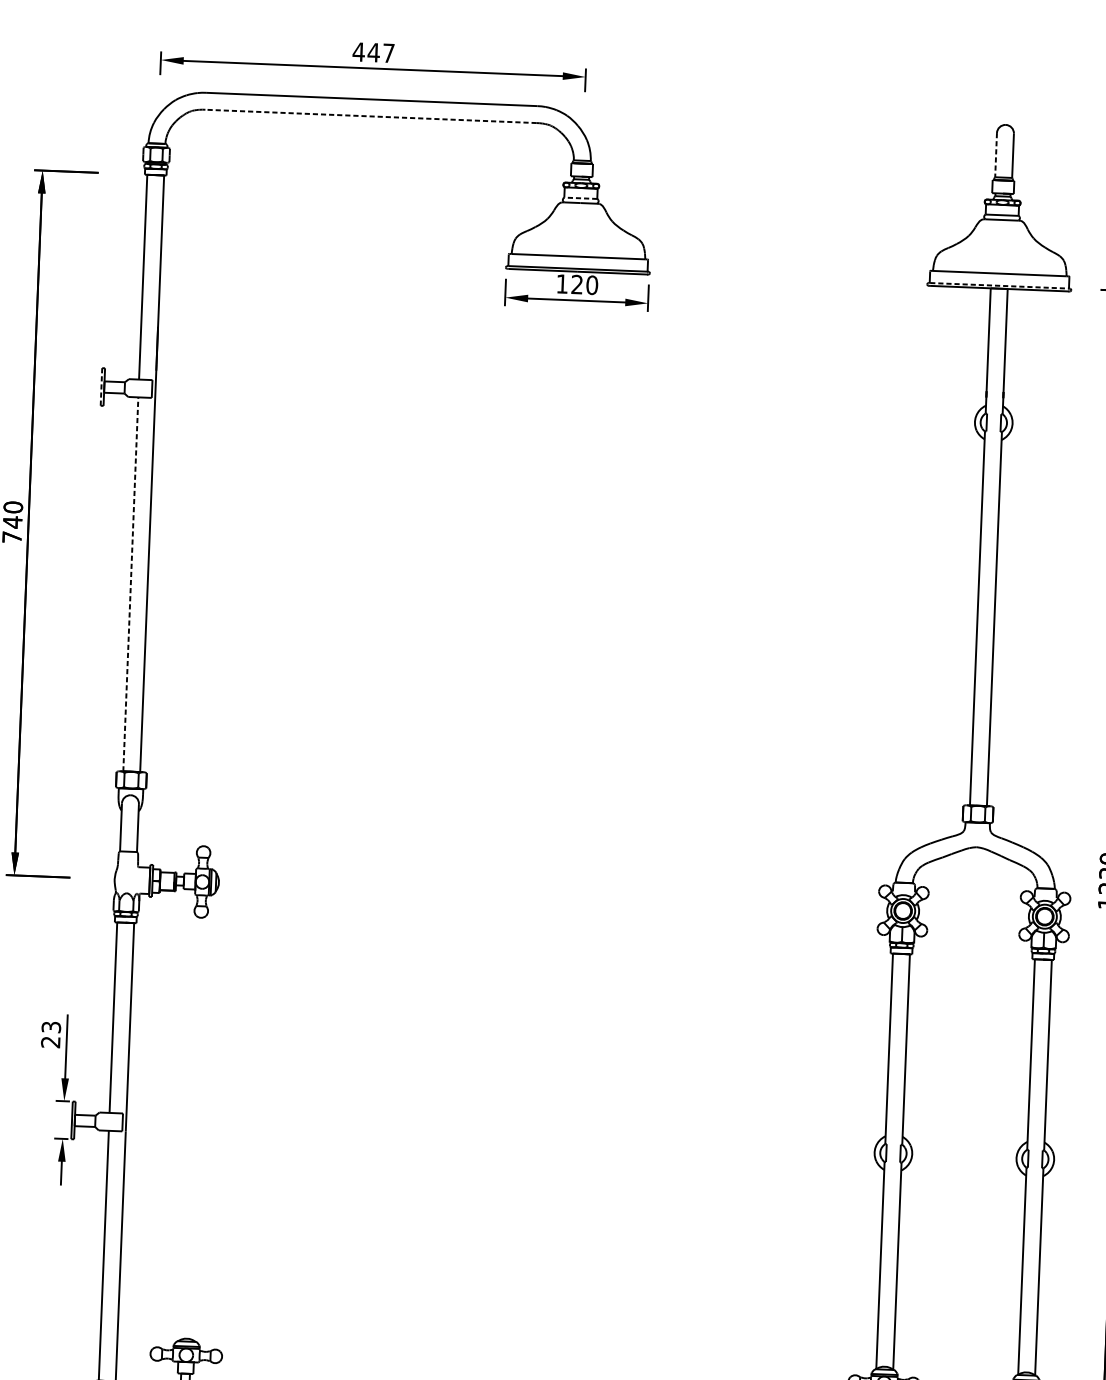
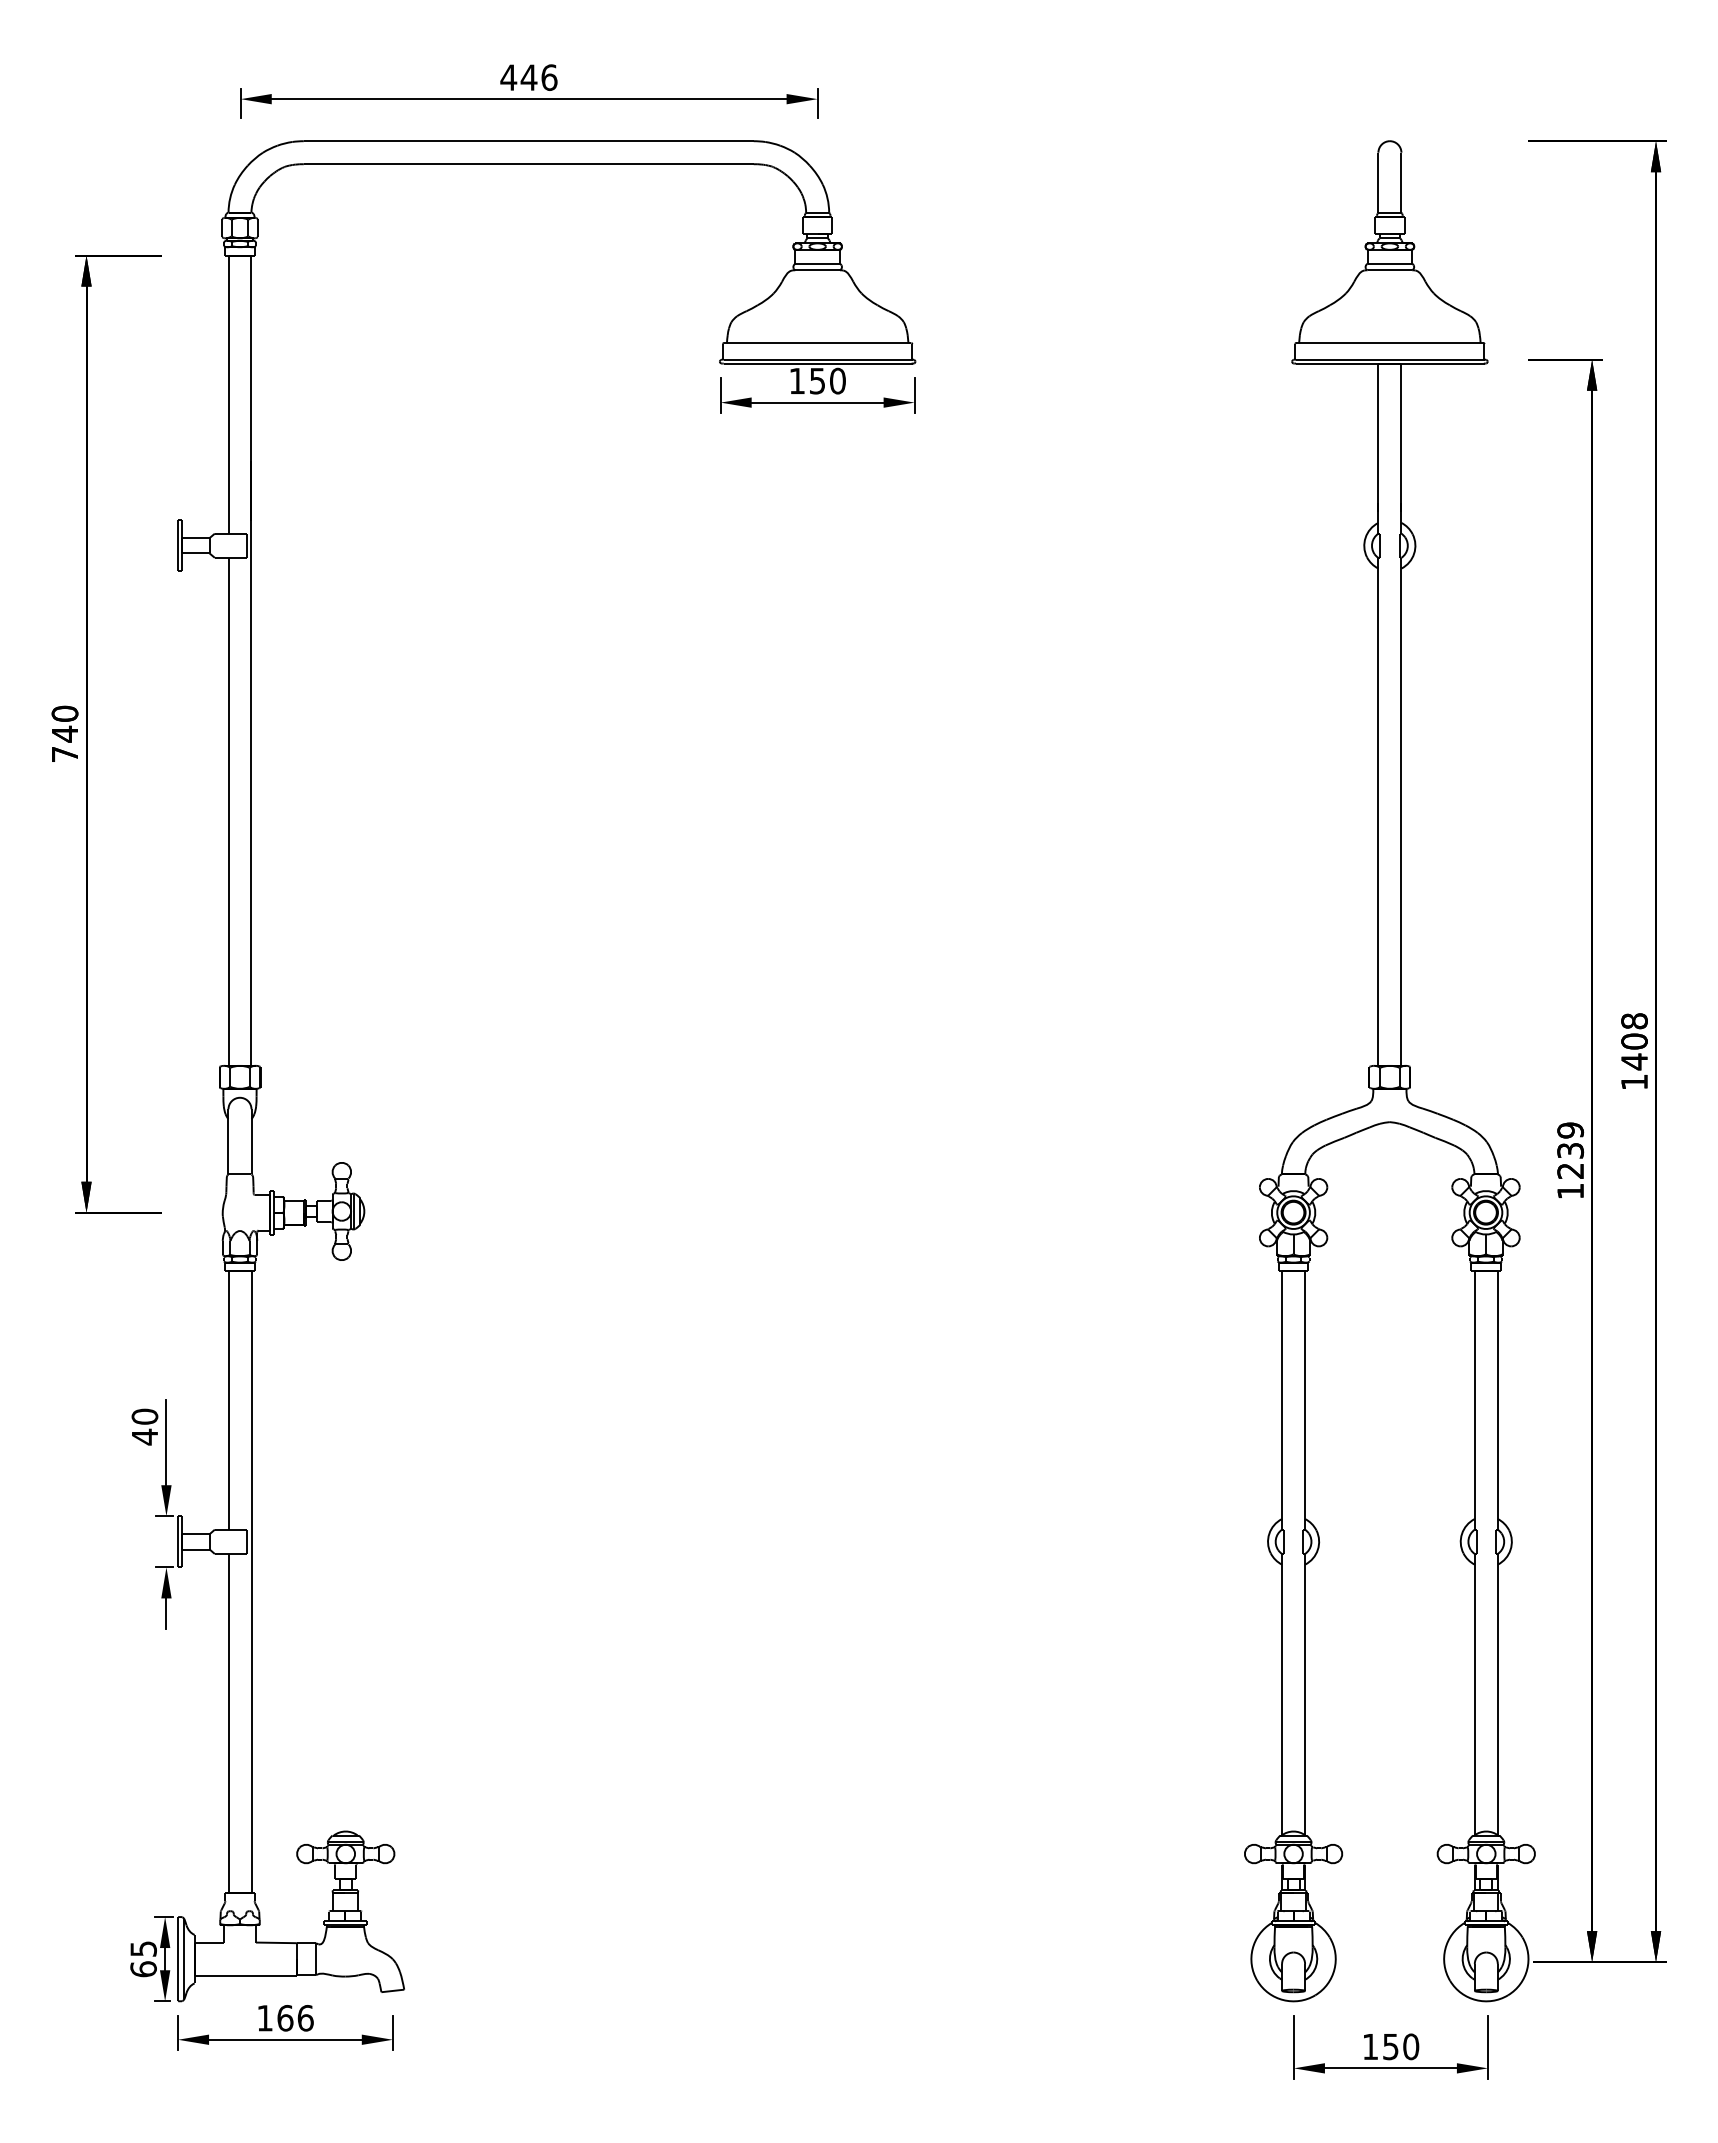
text: (388, 53) -> (549, 77), 447 -> 446
line: (370, 116) -> (528, 164), dashed -> solid
line: (996, 155) -> (1378, 183), dashed -> solid
line: (580, 198) -> (817, 263), dashed -> solid
text: (576, 284) -> (816, 380), 120 -> 150
line: (999, 285) -> (1390, 359), dashed -> solid
line: (101, 386) -> (177, 545), dashed -> solid
line: (130, 584) -> (228, 811), dashed -> solid
text: (50, 1034) -> (144, 1426), 23 -> 40

